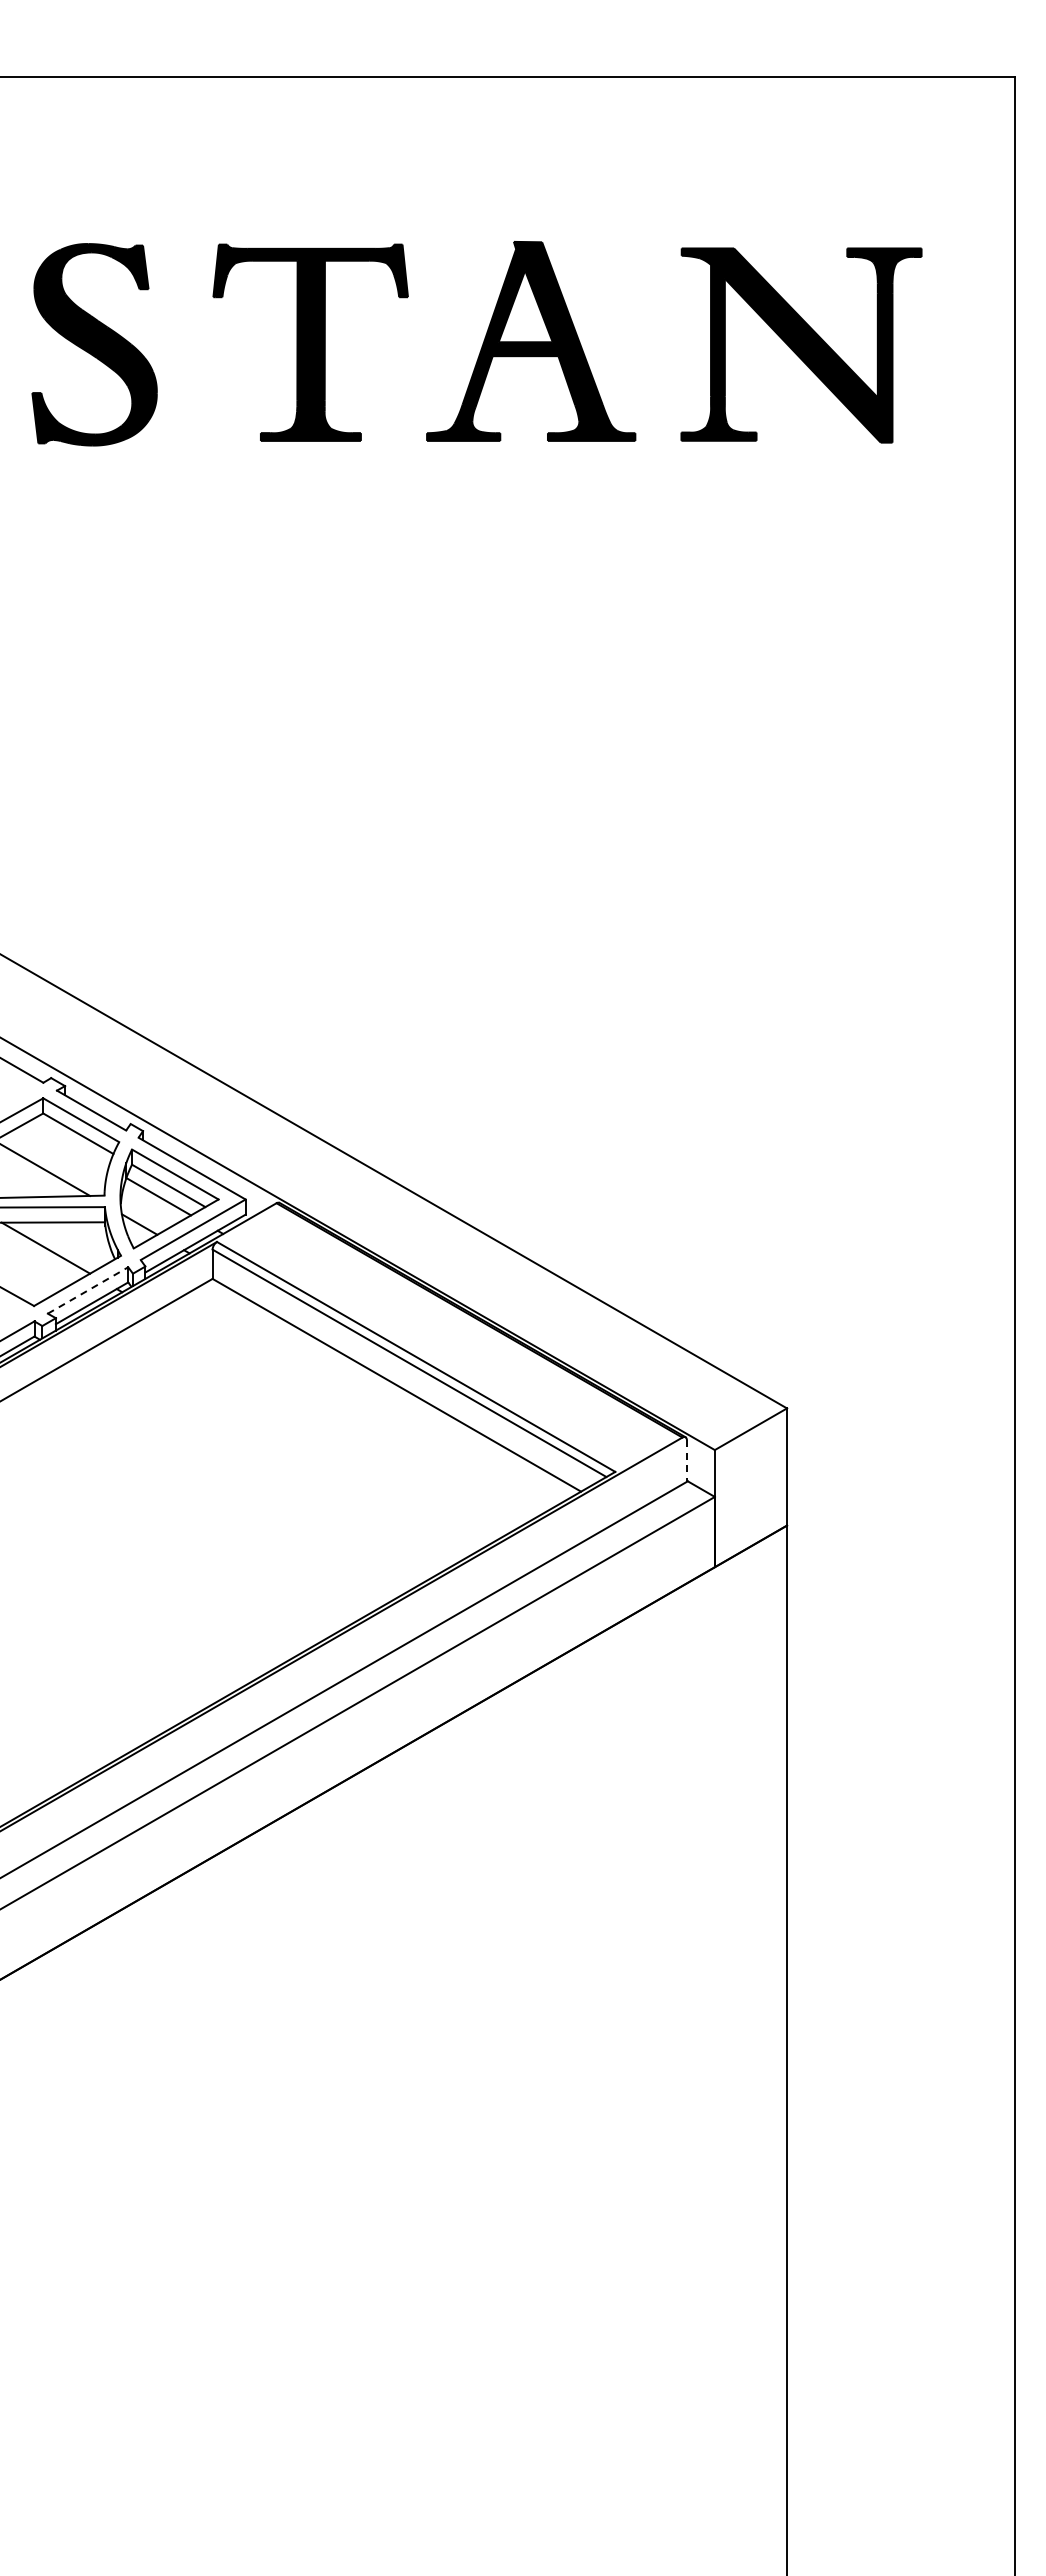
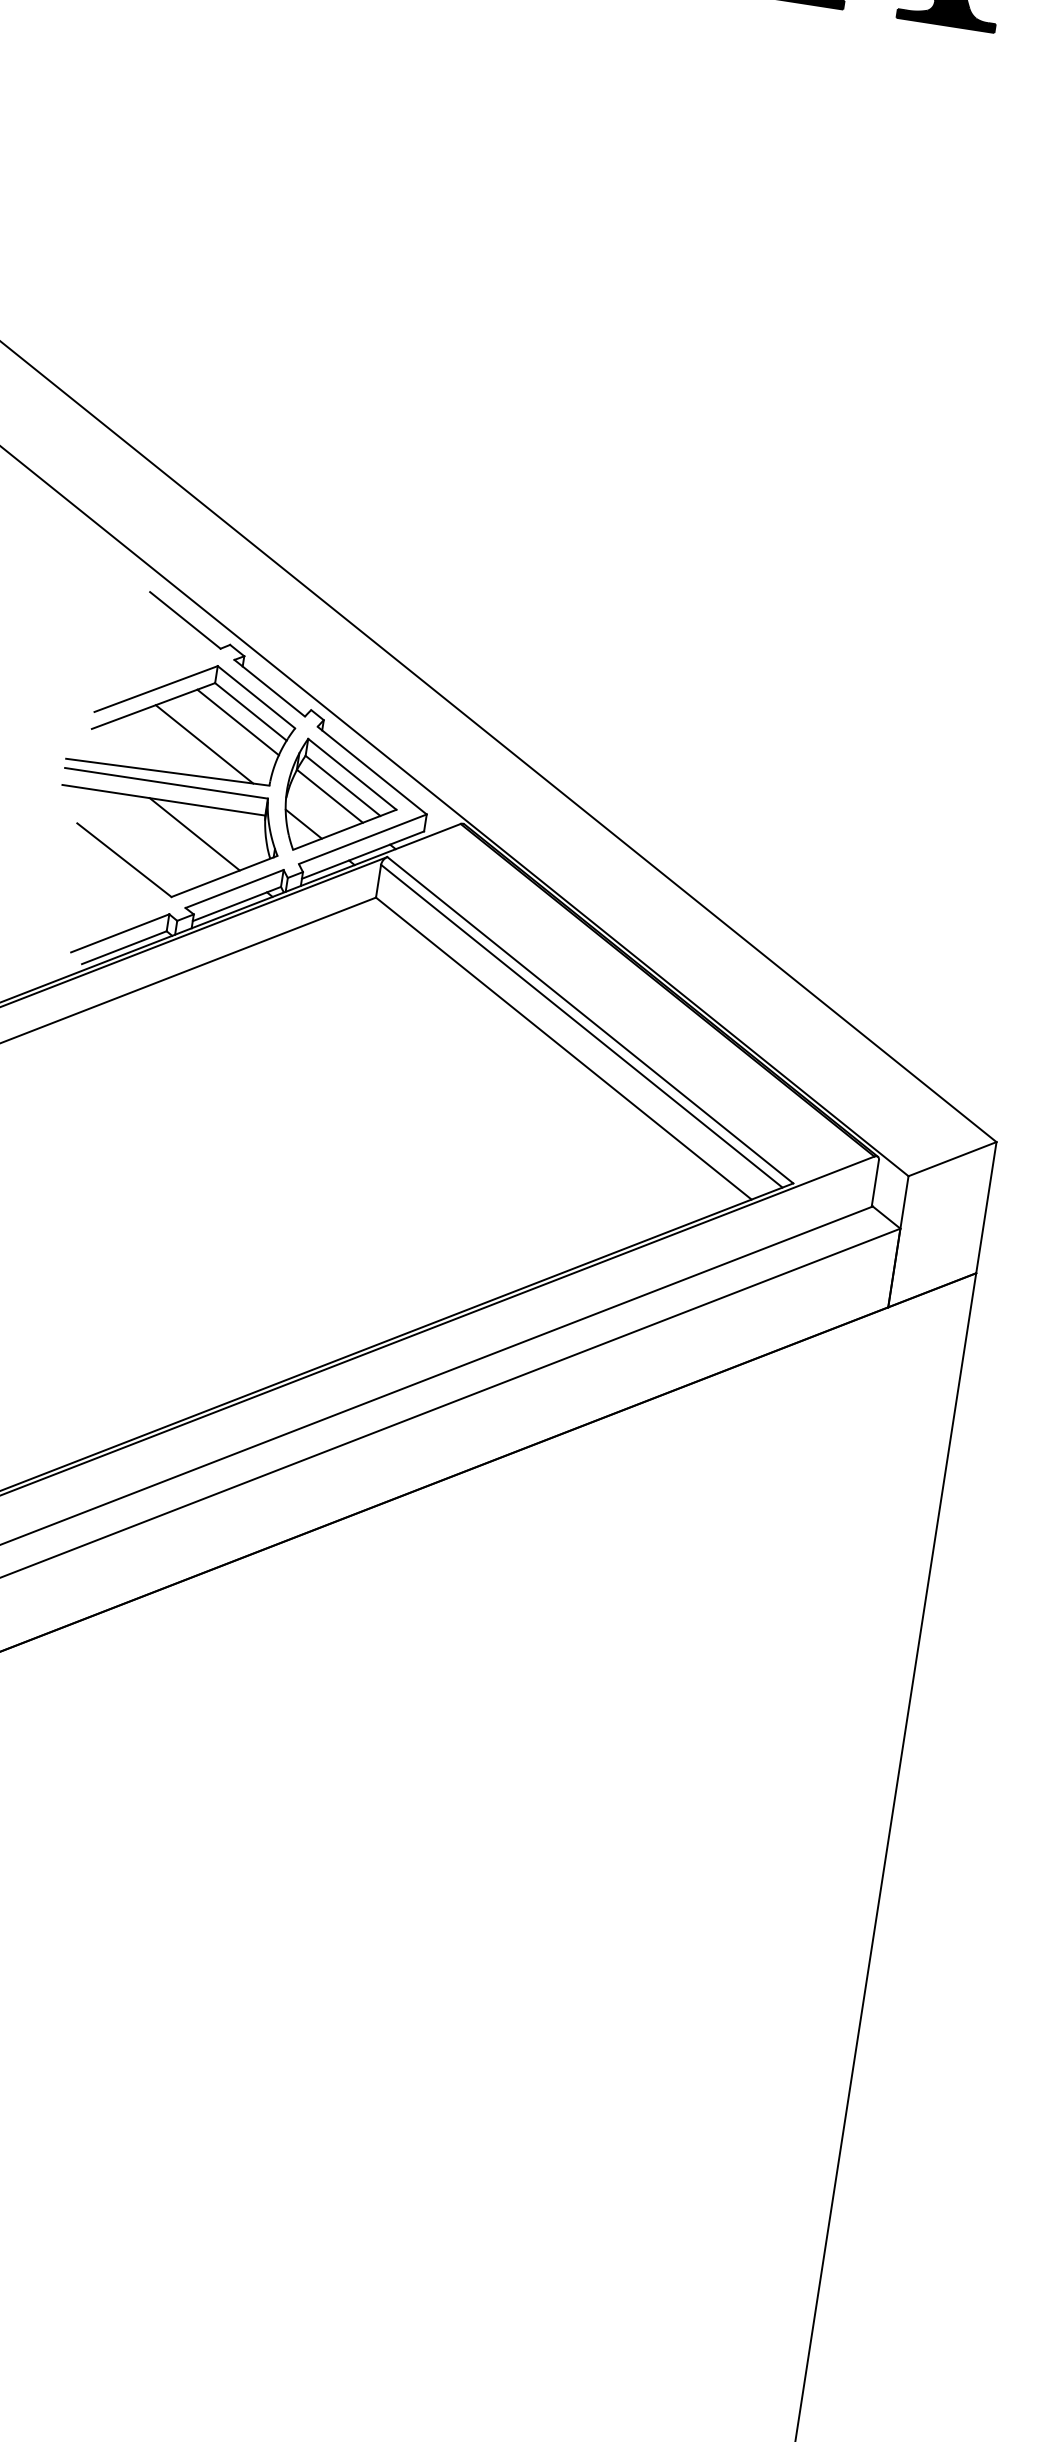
line: (68, 1144) -> (238, 722), added
line: (88, 1290) -> (235, 889), dashed -> solid
line: (686, 1460) -> (874, 1182), dashed -> solid

